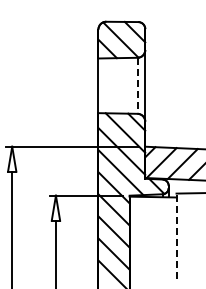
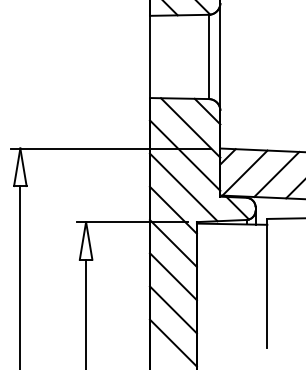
line: (137, 86) -> (208, 57), dashed -> solid
line: (176, 236) -> (267, 283), dashed -> solid

